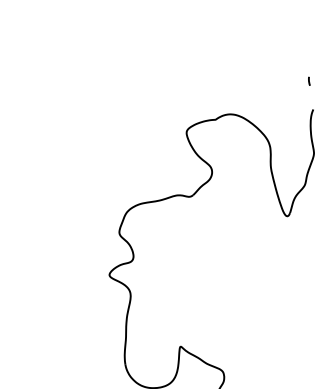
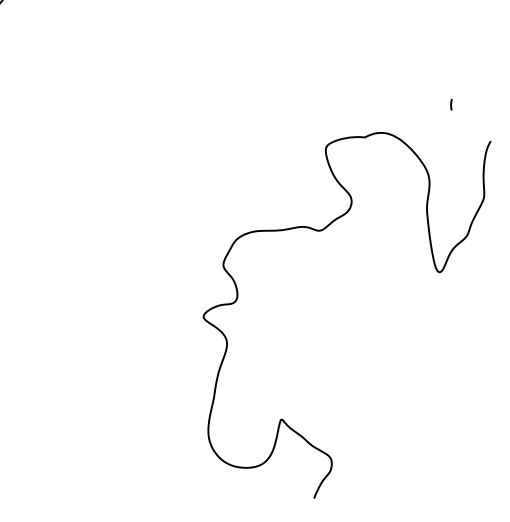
line: (309, 81) -> (451, 104), moved

